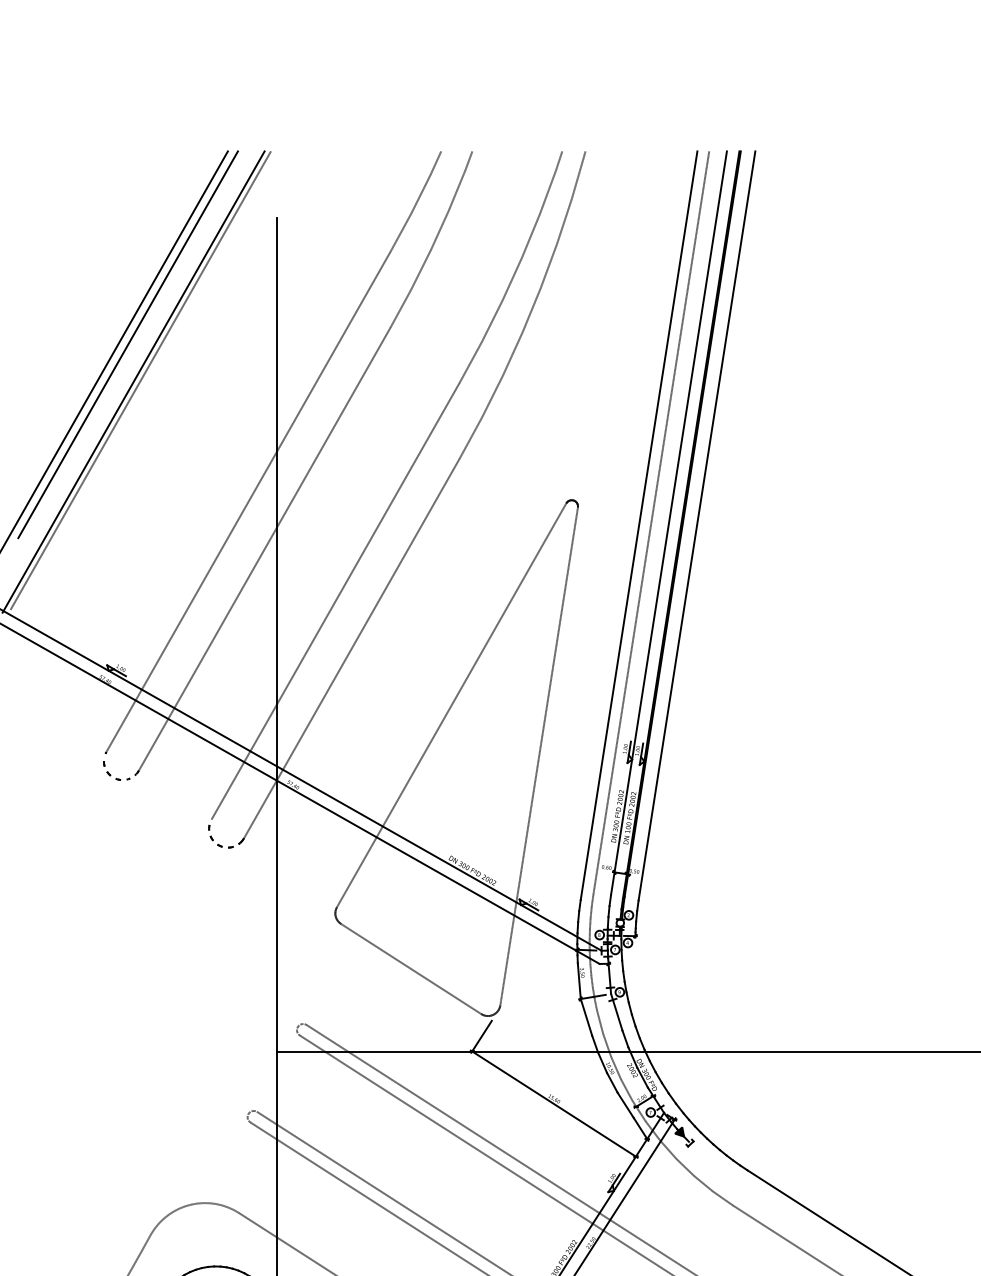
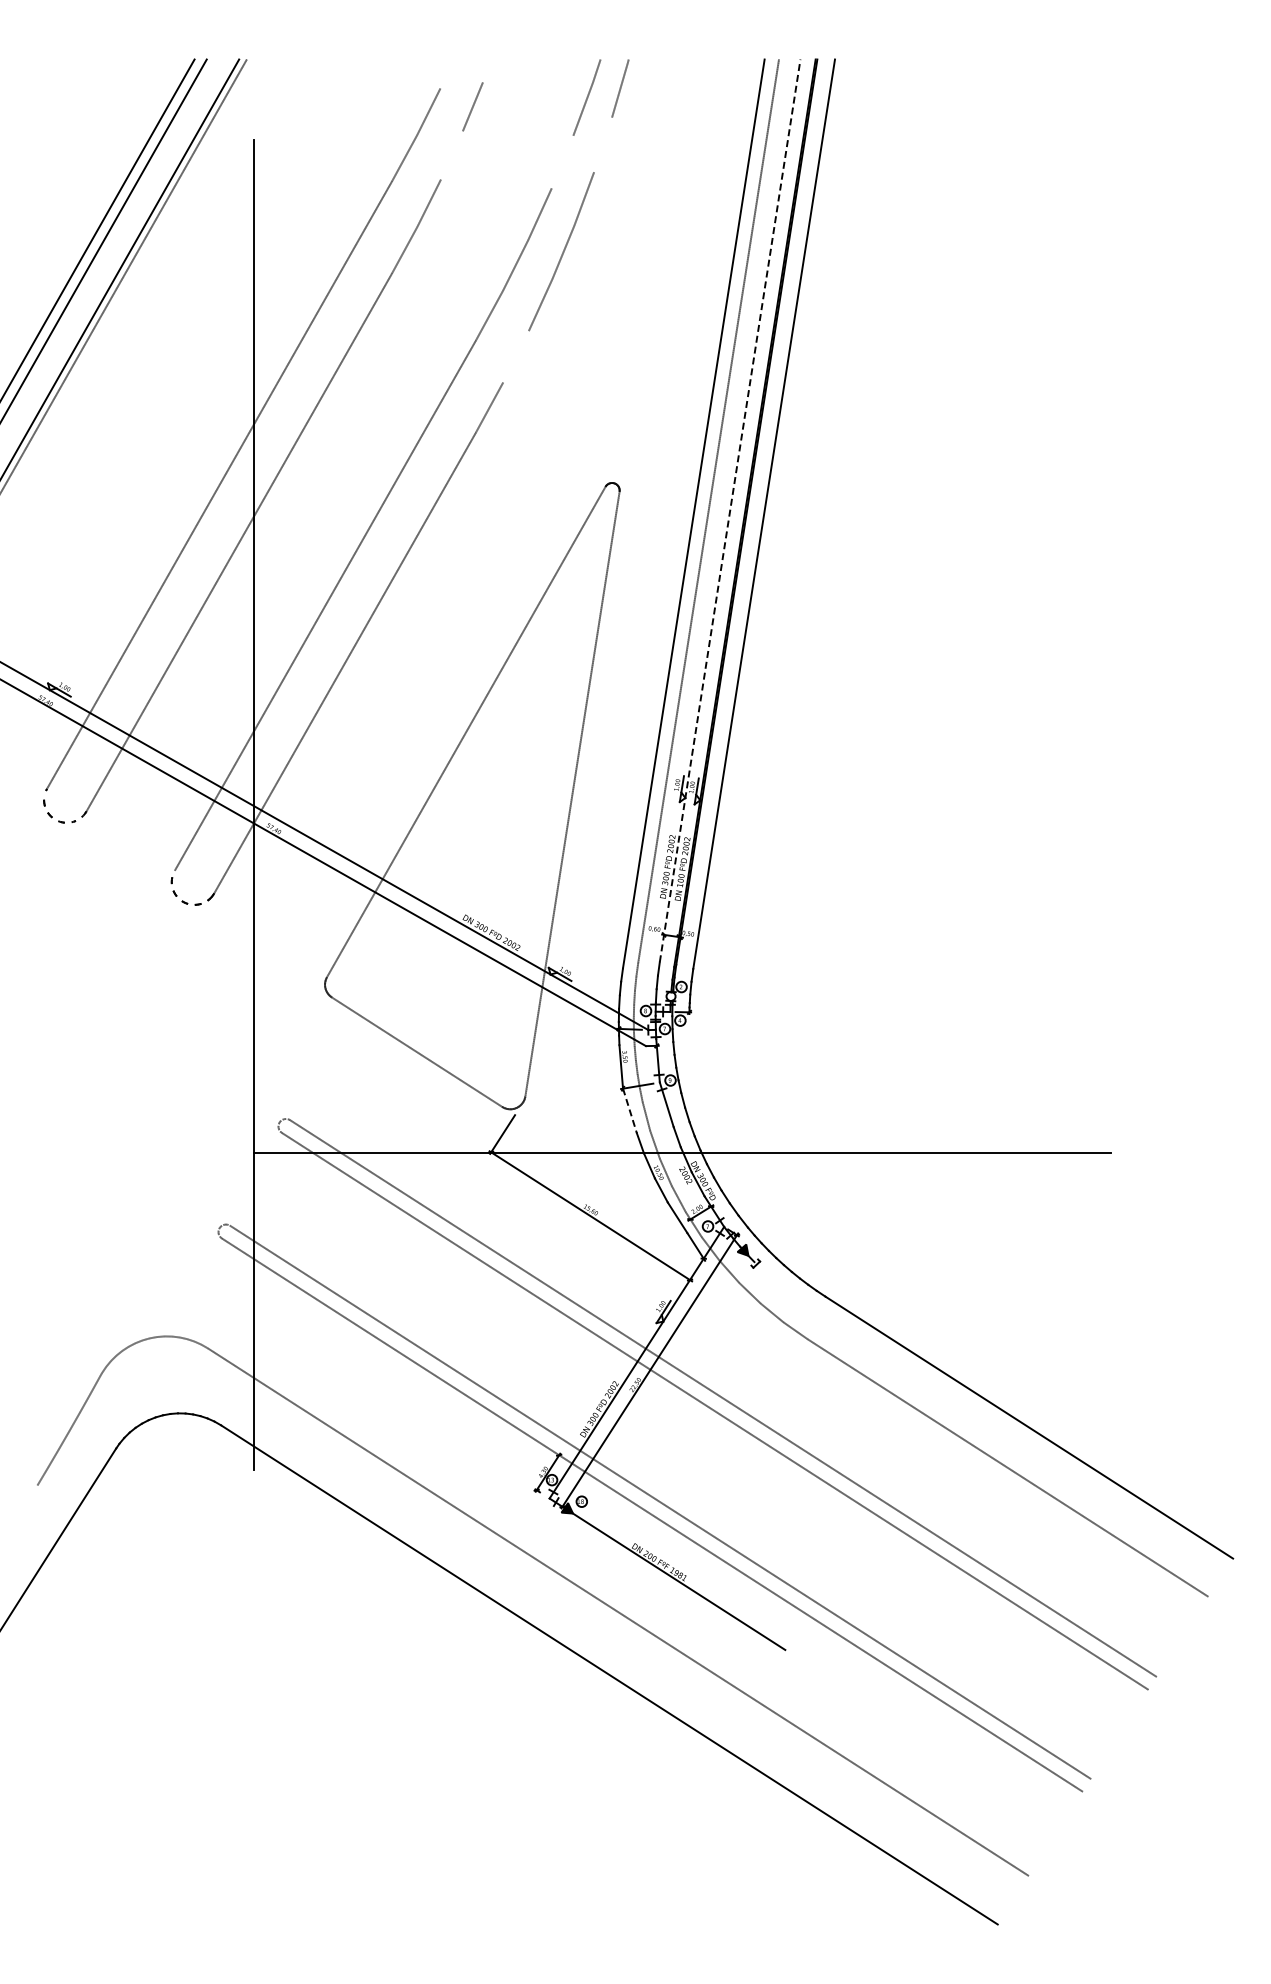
line: (468, 160) -> (486, 70), removed
line: (435, 162) -> (446, 73), removed
line: (564, 221) -> (603, 144), removed
line: (439, 230) -> (451, 155), removed
line: (530, 235) -> (562, 161), removed
line: (492, 396) -> (515, 356), removed
line: (669, 522) -> (730, 510), solid -> dashed
line: (586, 1017) -> (630, 1111), solid -> dashed

